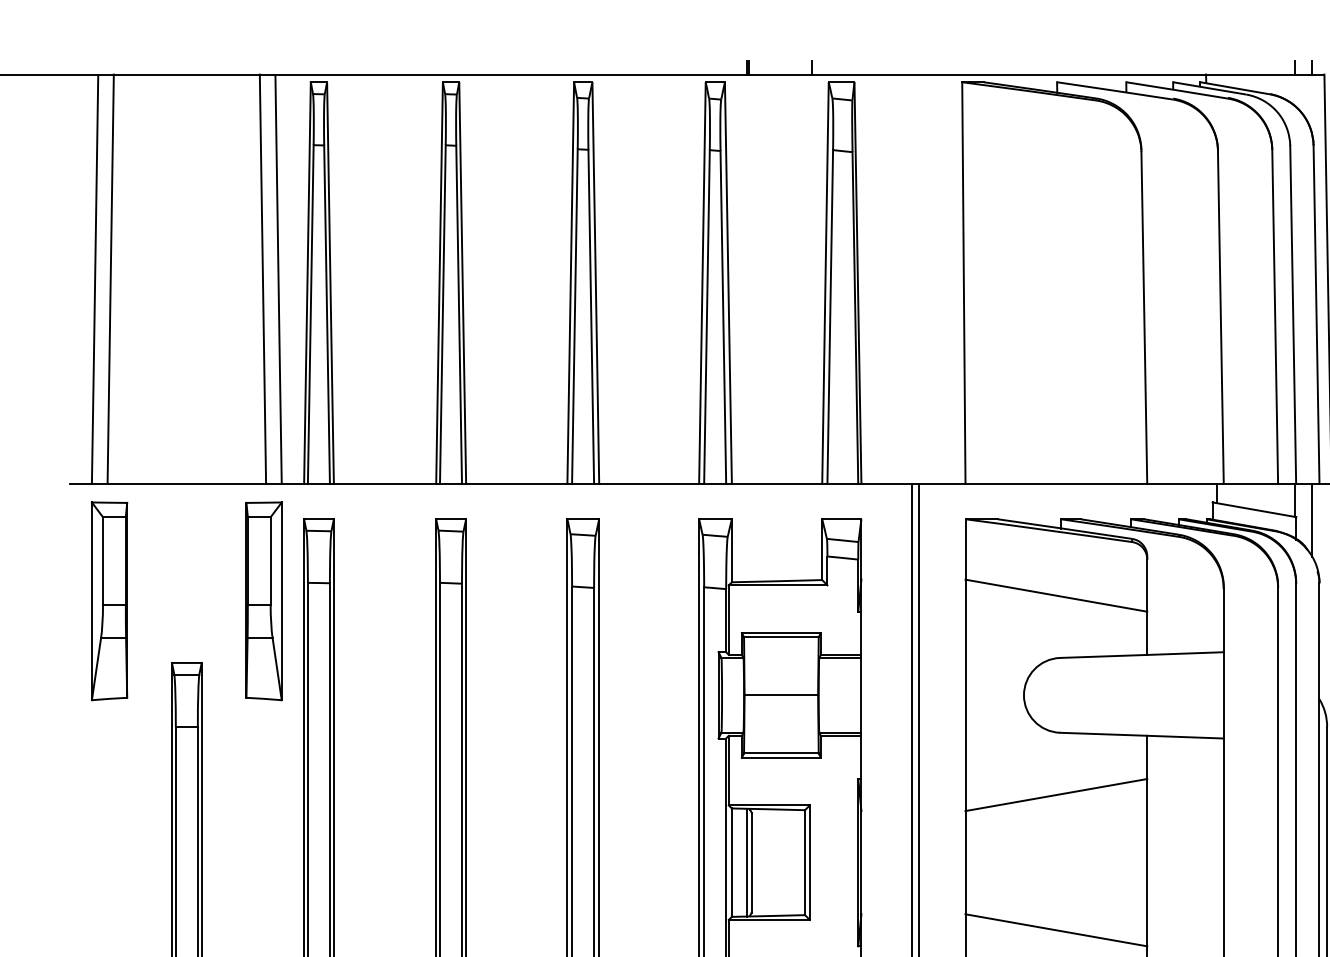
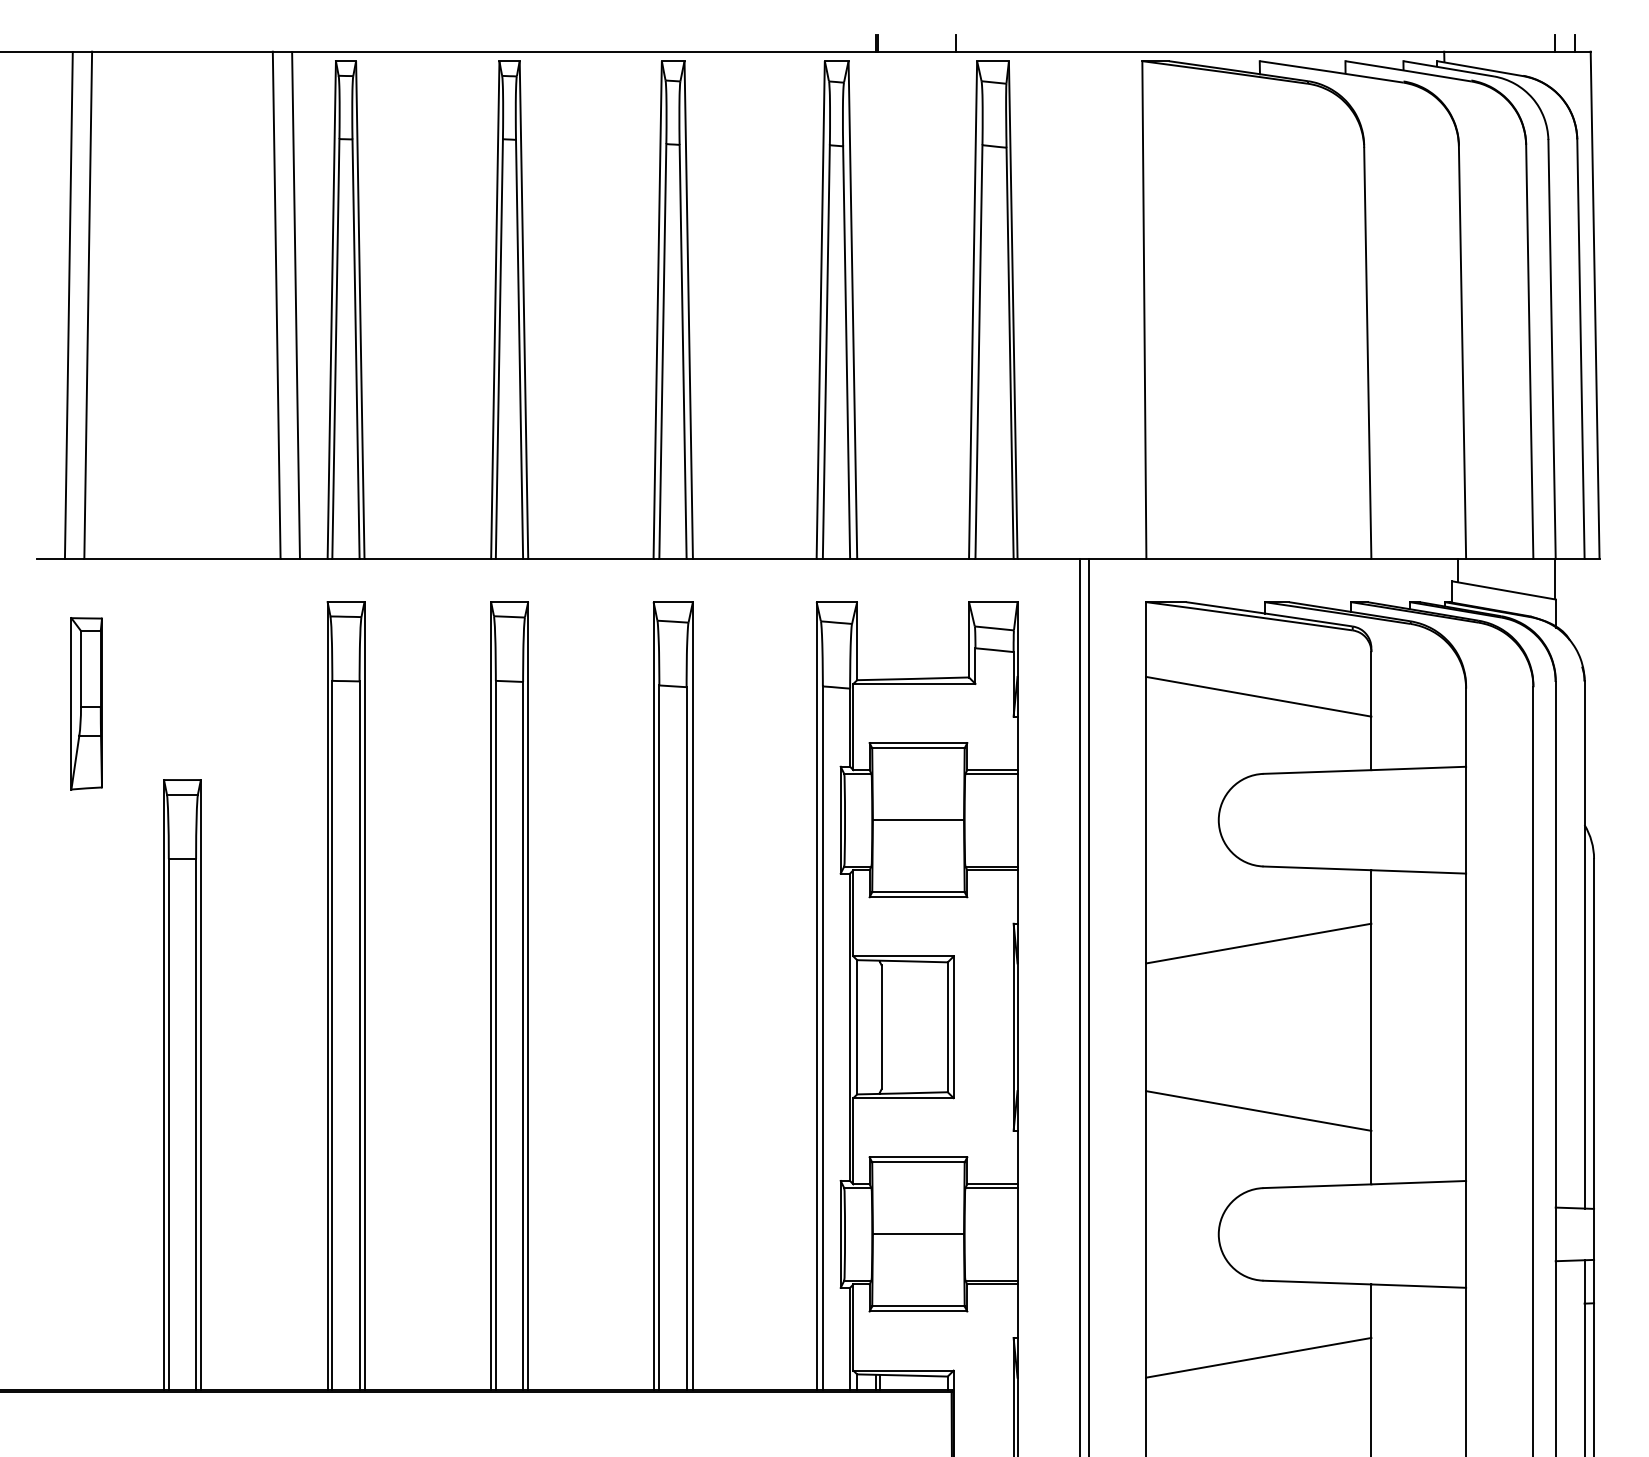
line: (1312, 520) -> (1575, 603), removed
part: (109, 601) -> (86, 703), size x0.7
part: (263, 601) -> (277, 703), removed
line: (747, 862) -> (876, 1027), removed

